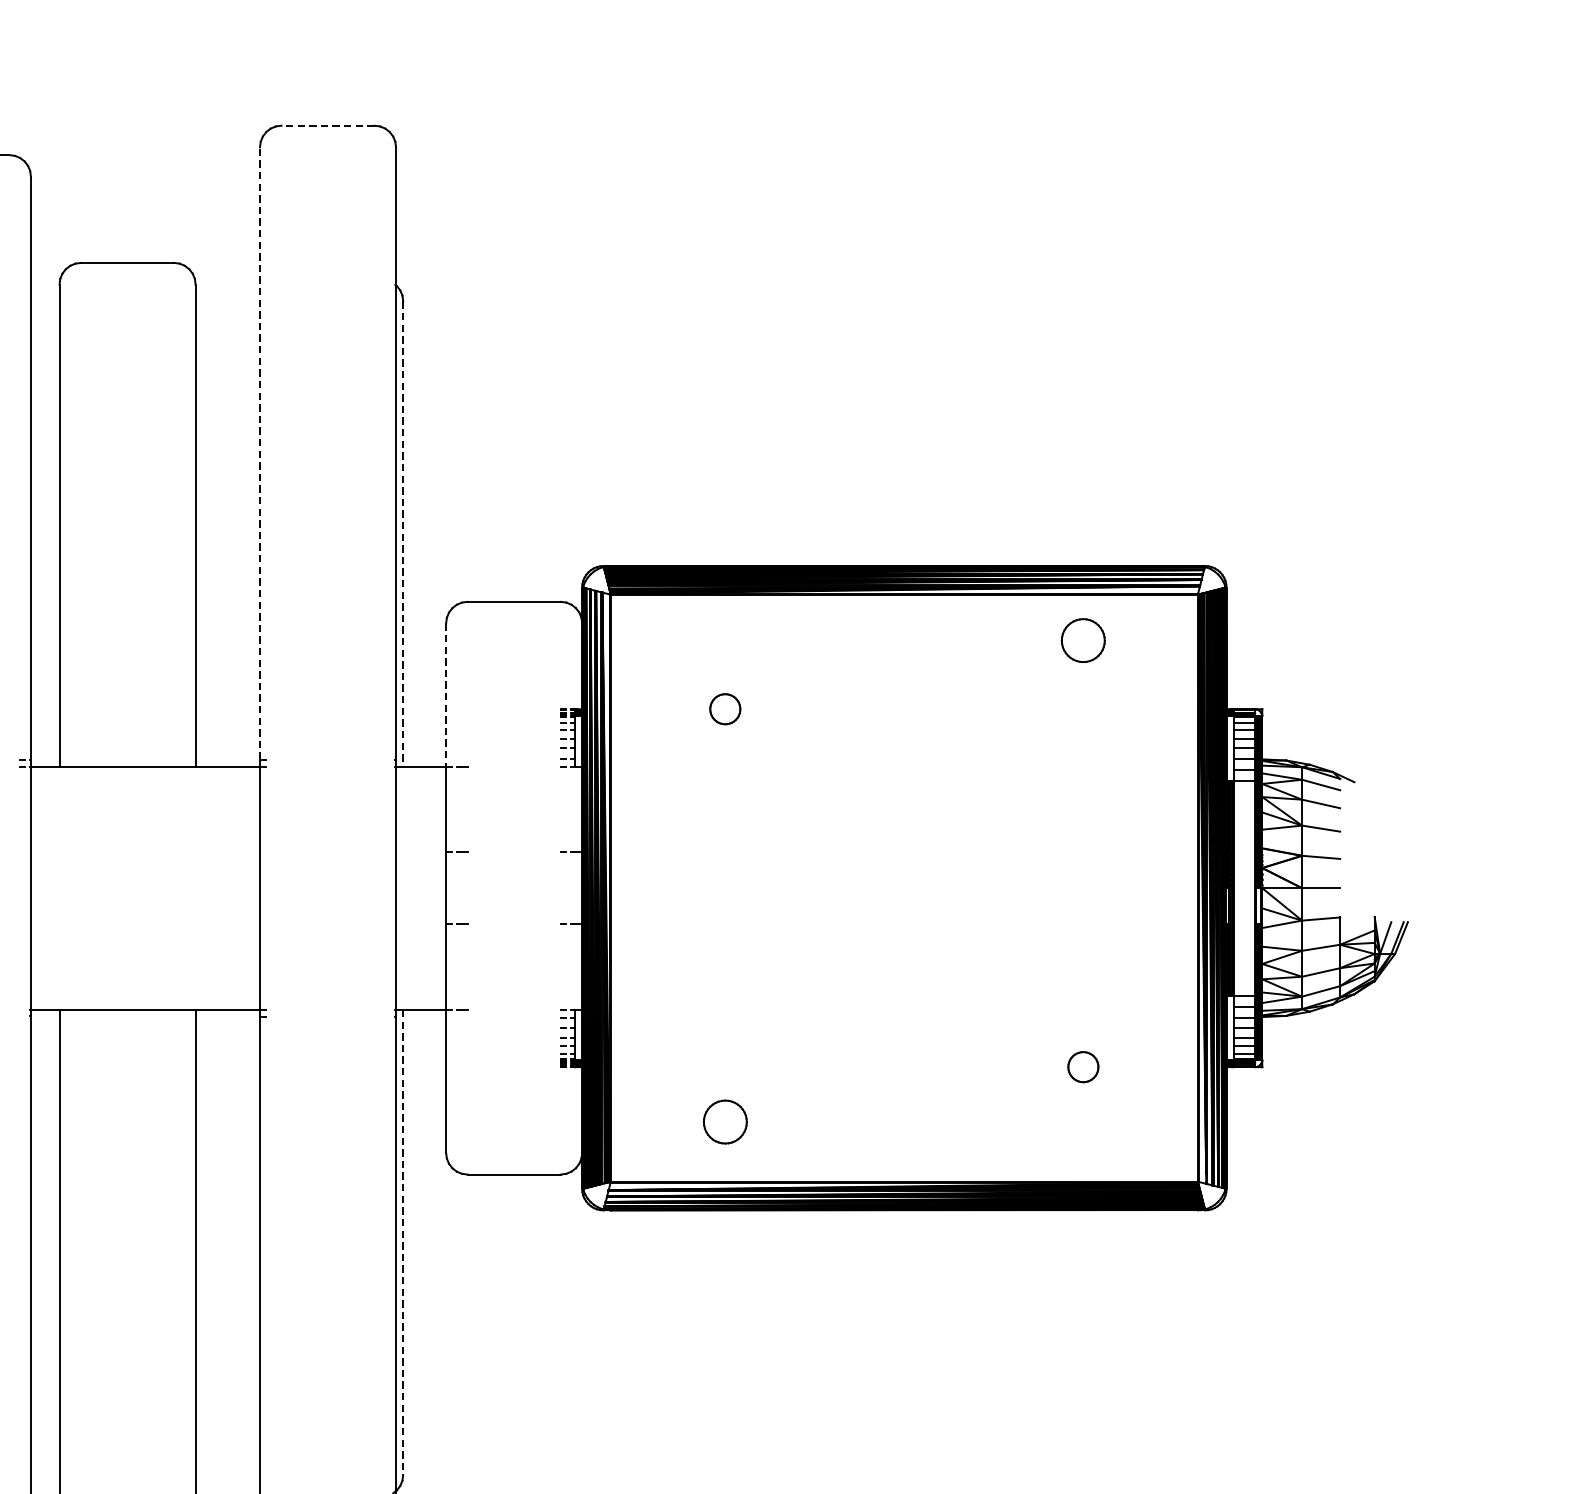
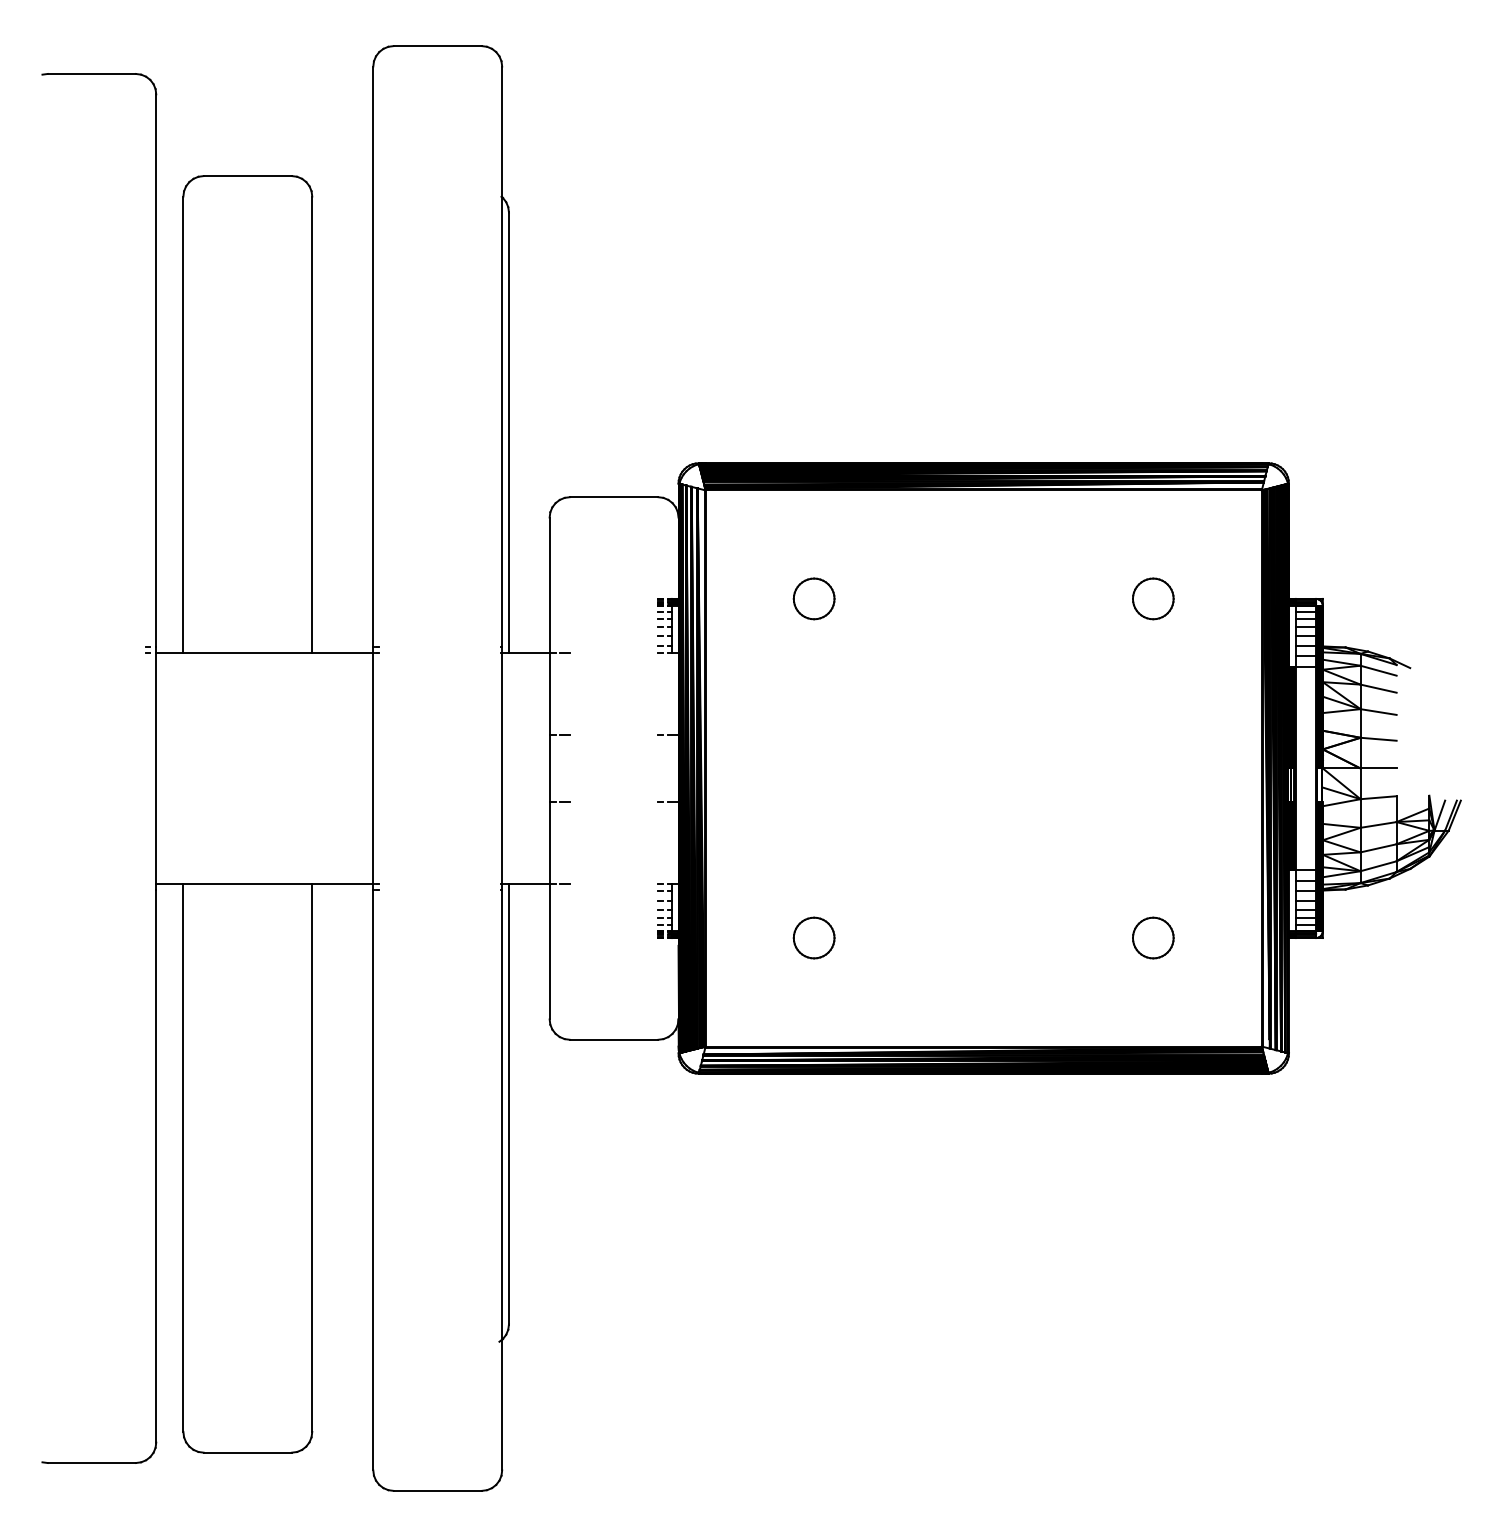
line: (327, 126) -> (437, 46), dashed -> solid
line: (260, 453) -> (373, 356), dashed -> solid
line: (402, 534) -> (508, 433), dashed -> solid
part: (1083, 640) -> (1153, 598), moved
line: (445, 695) -> (549, 585), dashed -> solid
part: (724, 708) -> (813, 598), size x1.43
part: (1083, 1066) -> (1153, 937), size x1.43
part: (724, 1121) -> (813, 937), moved
line: (402, 1242) -> (508, 1104), dashed -> solid

